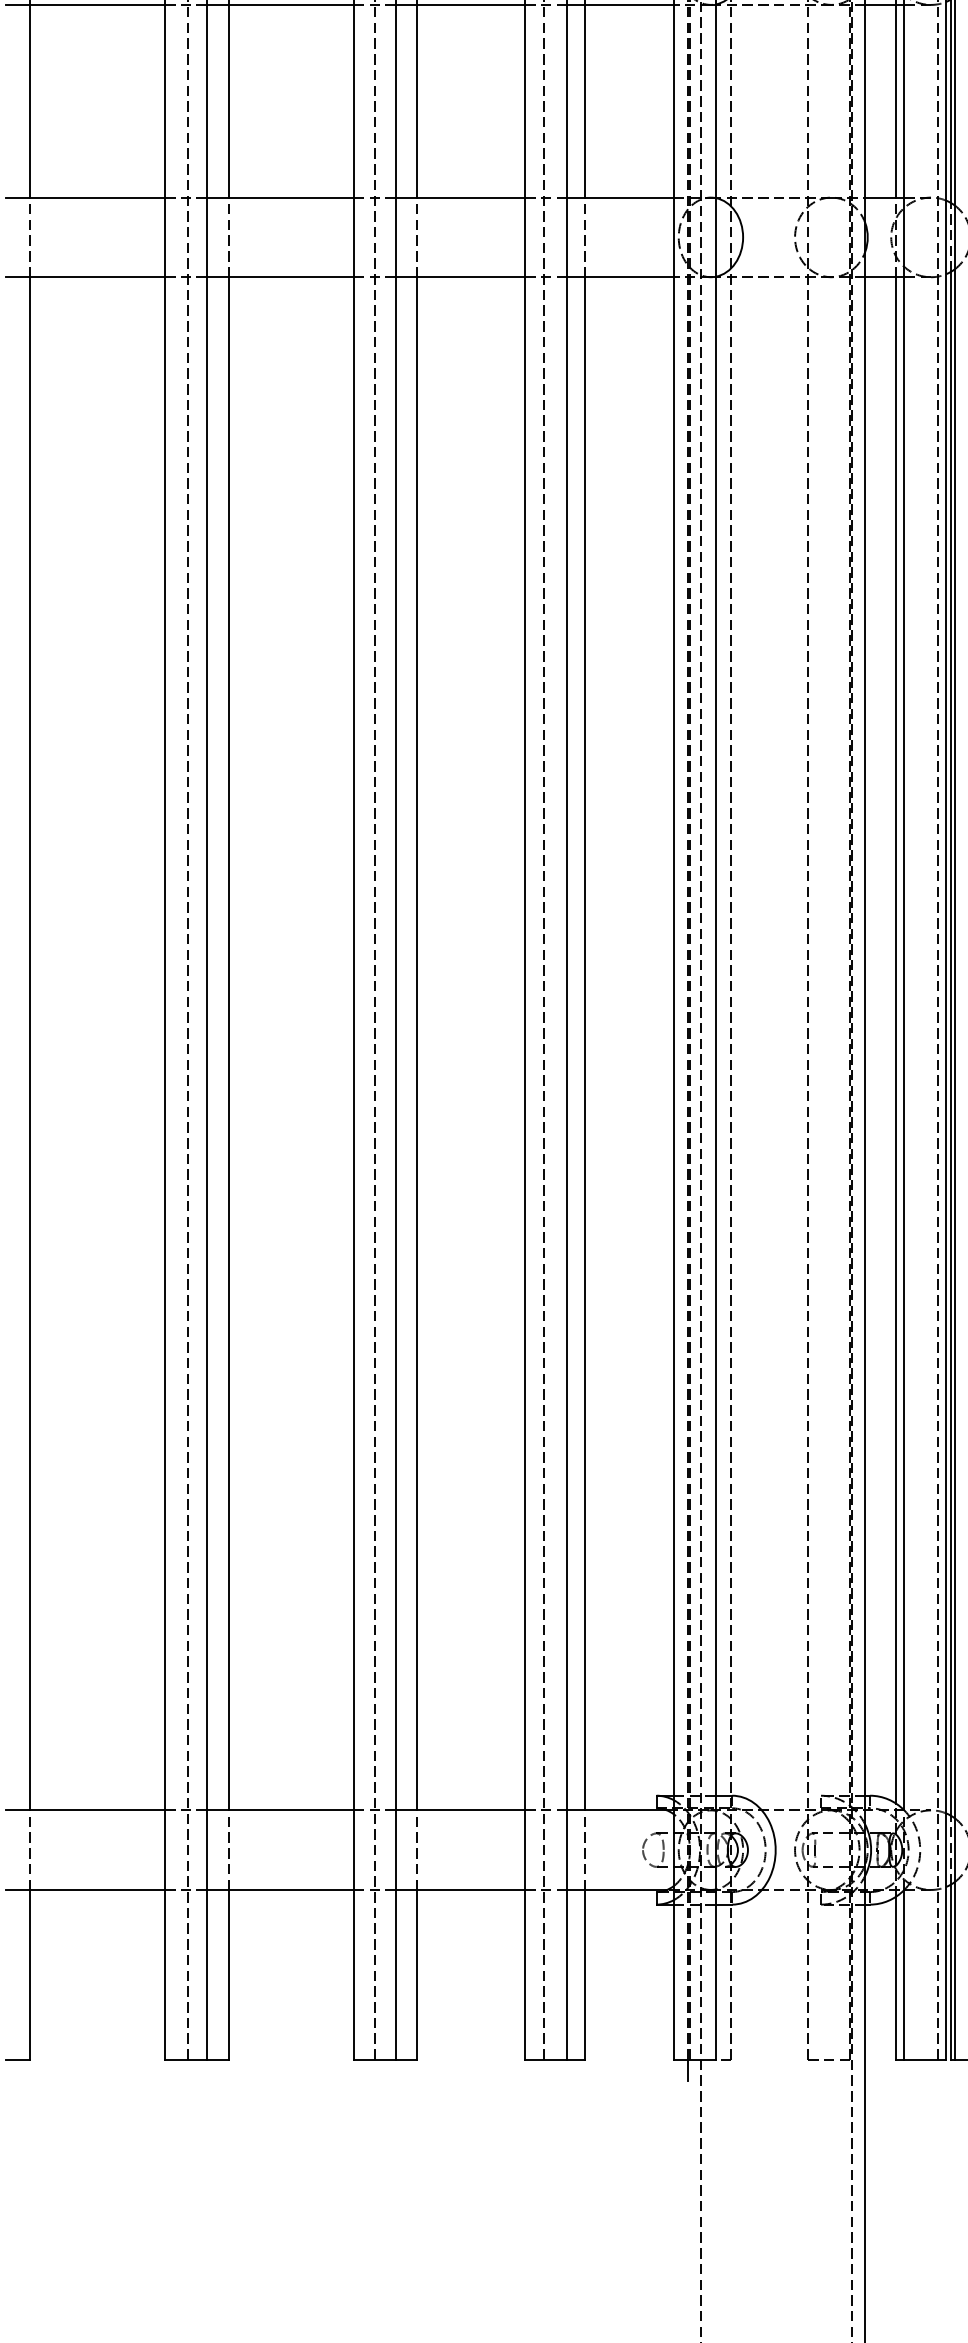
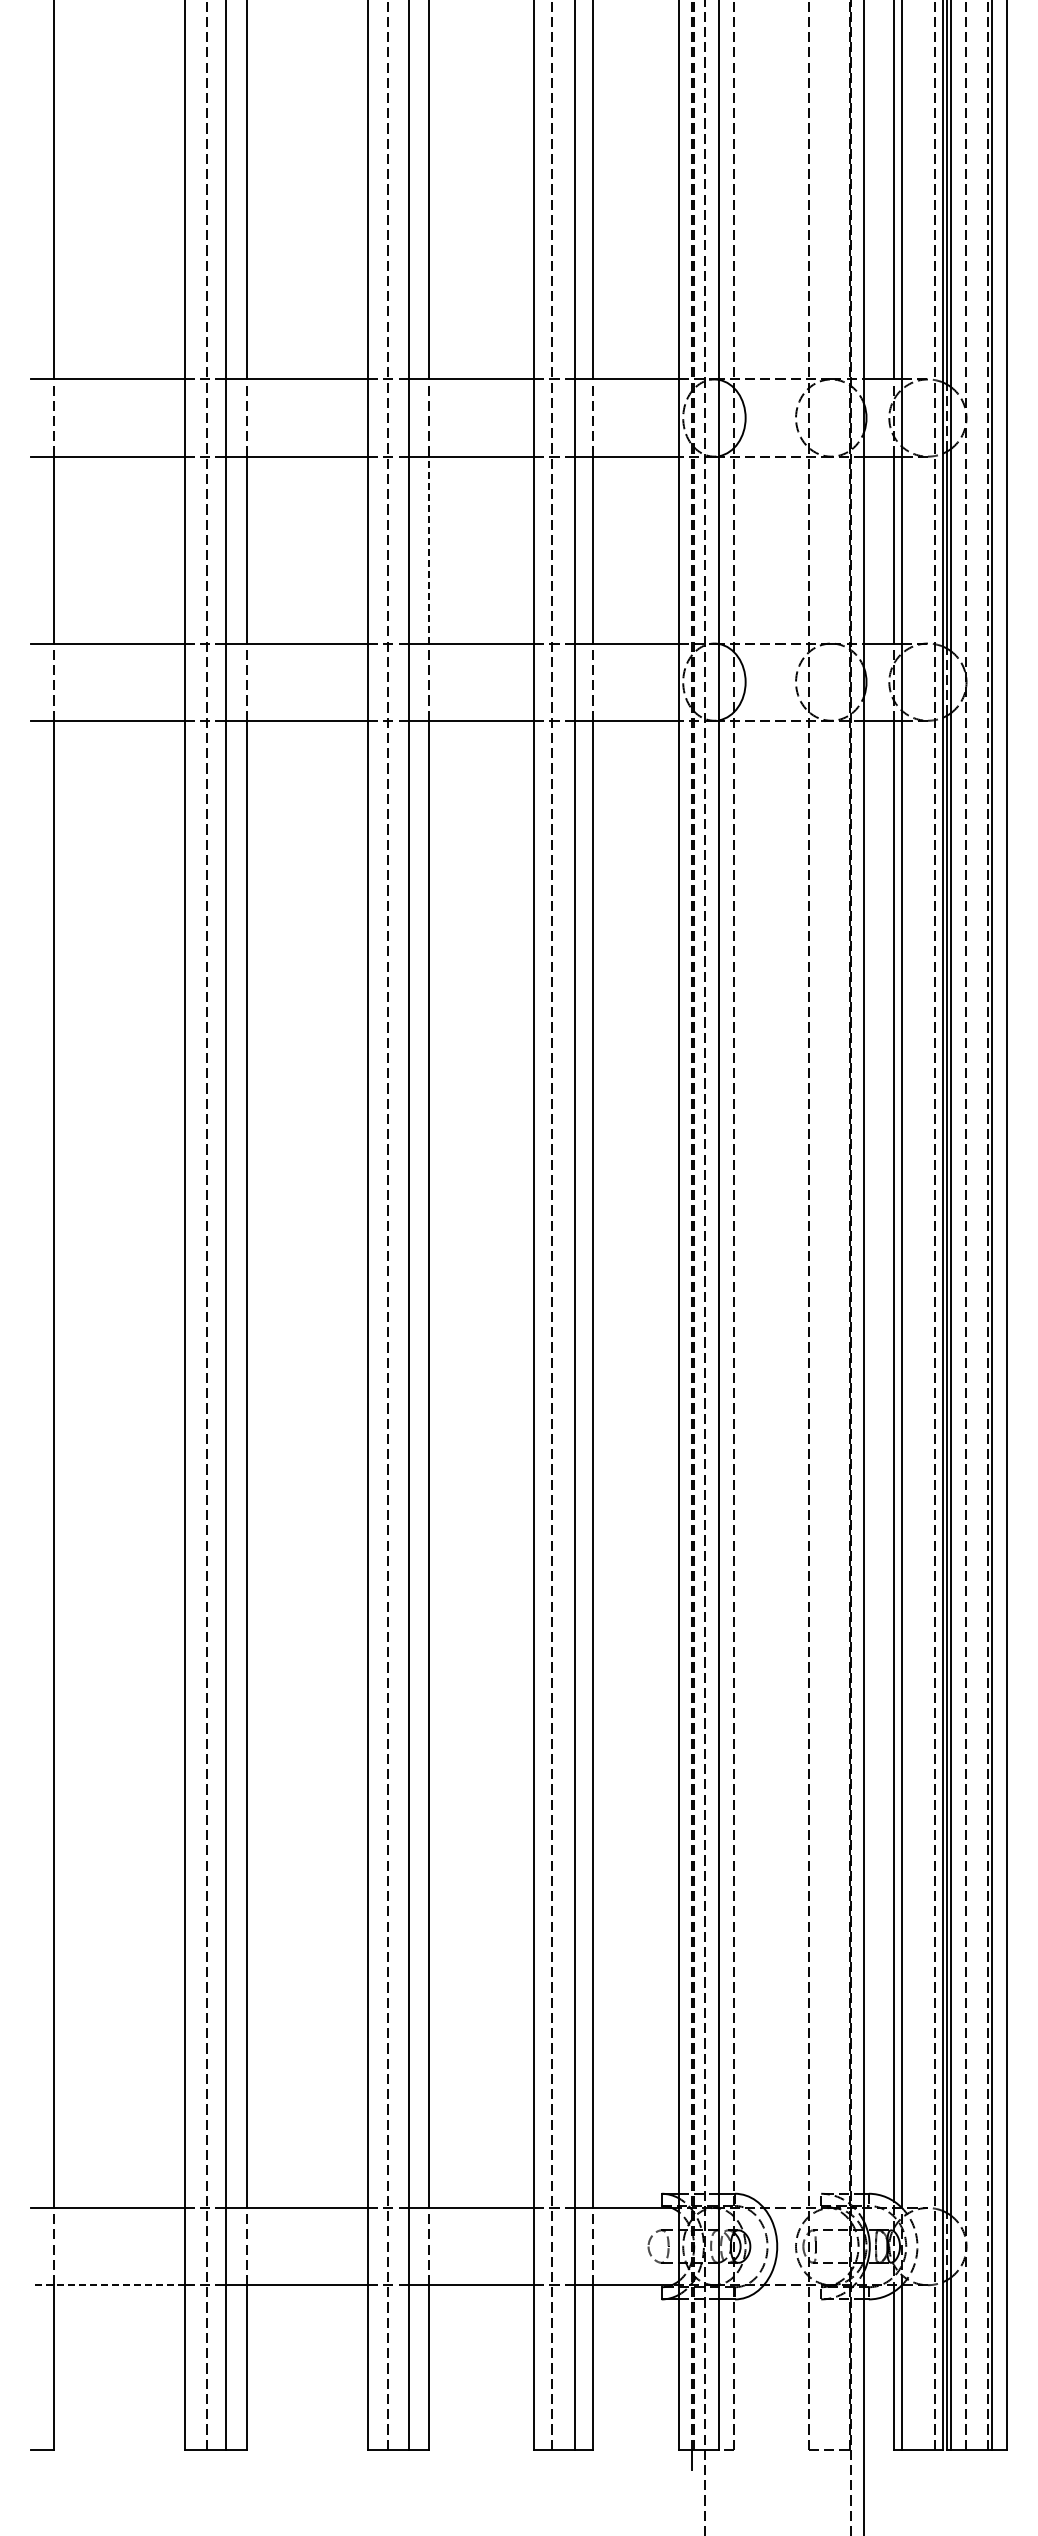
line: (416, 100) -> (428, 549), solid -> dashed
line: (85, 1890) -> (107, 2285), solid -> dashed

